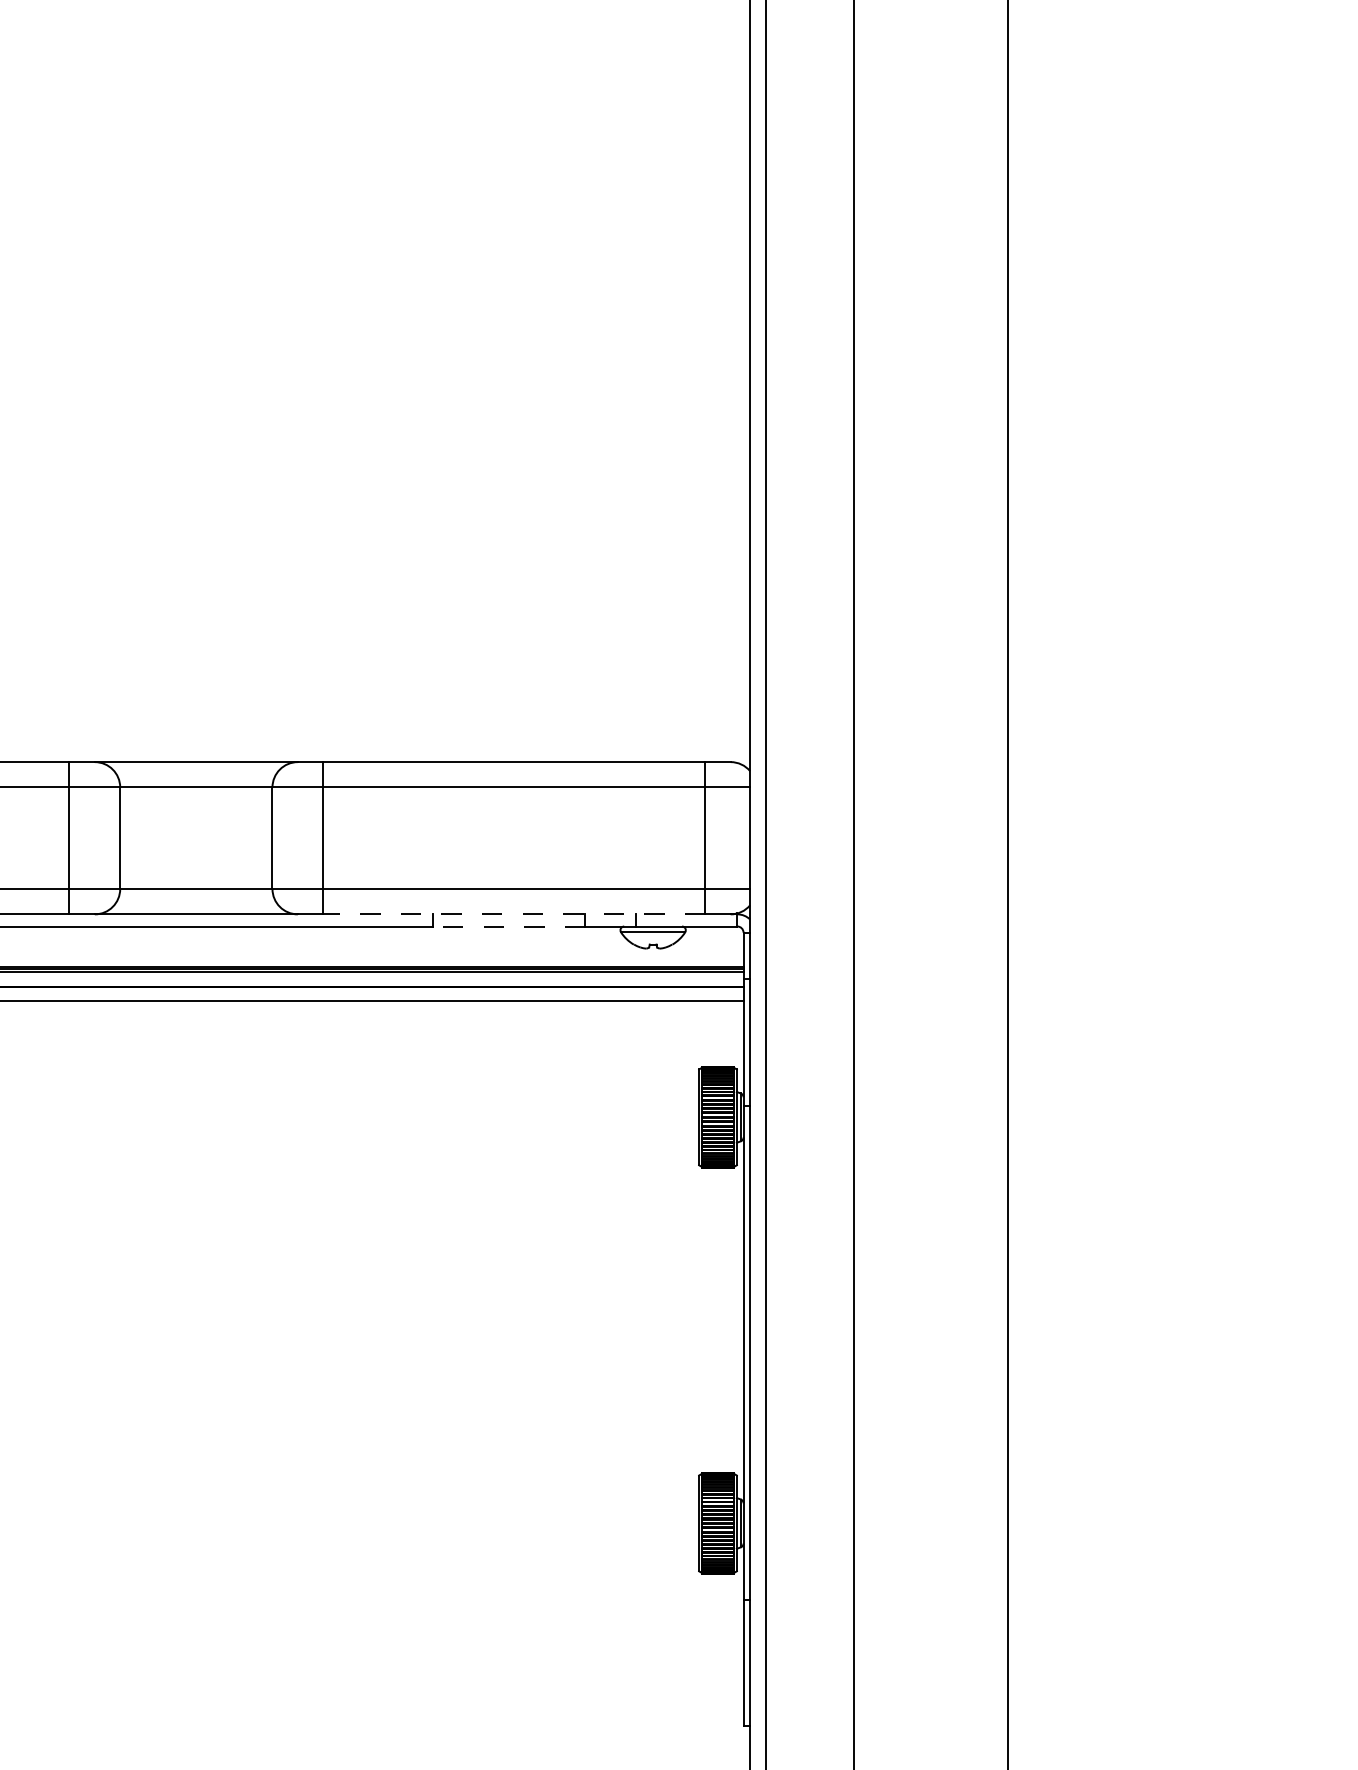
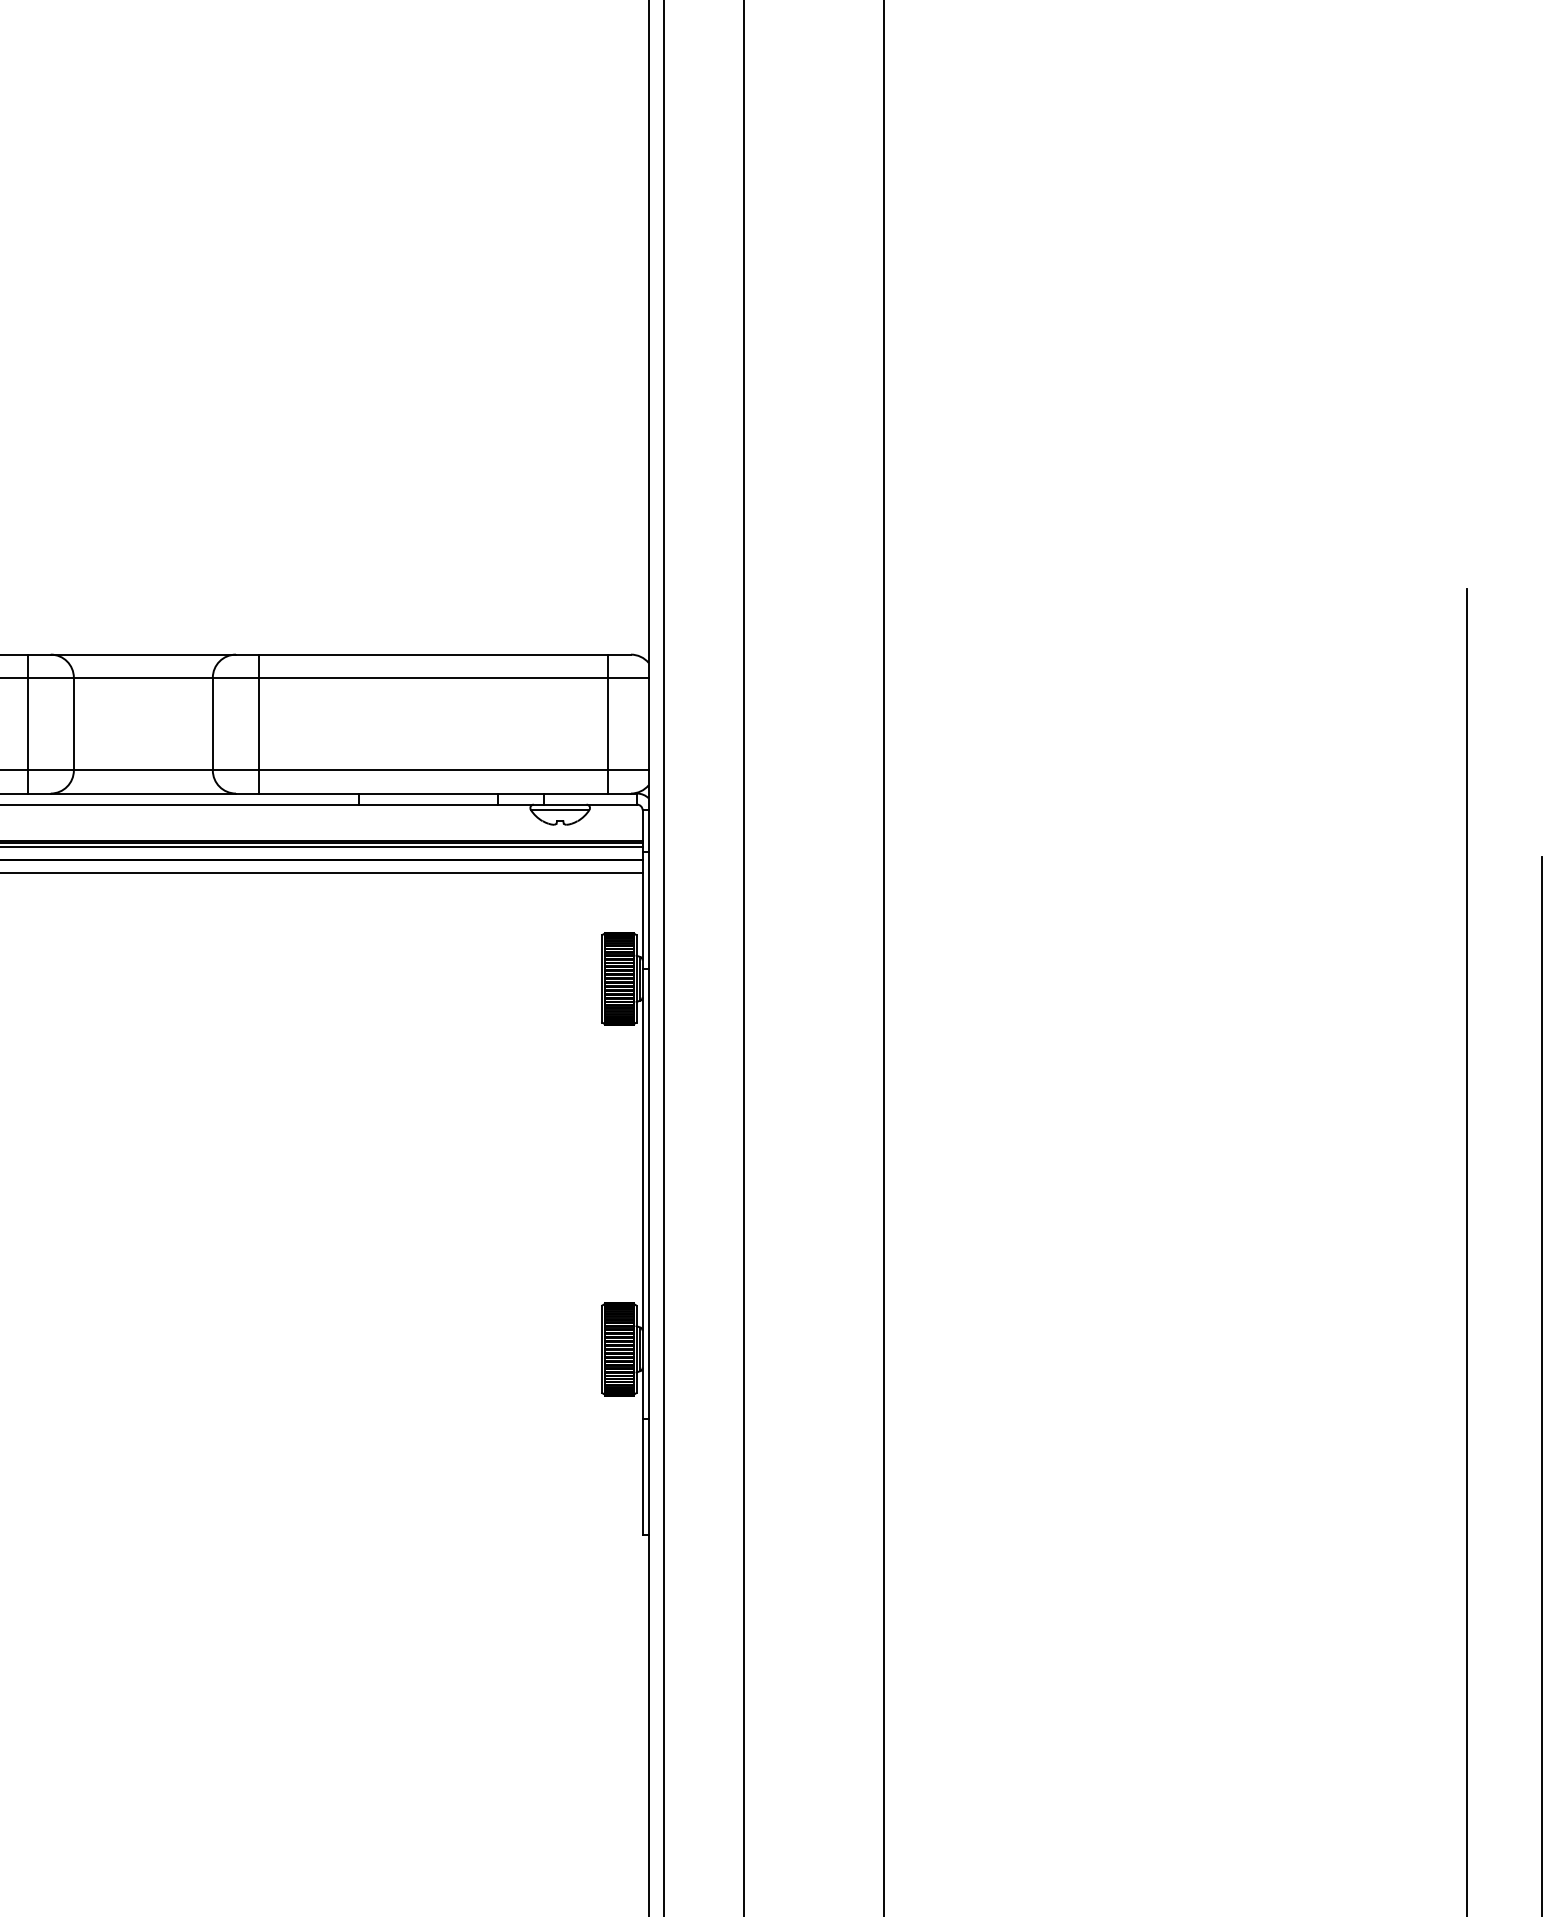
line: (513, 914) -> (432, 793), dashed -> solid
line: (508, 926) -> (428, 804), dashed -> solid

